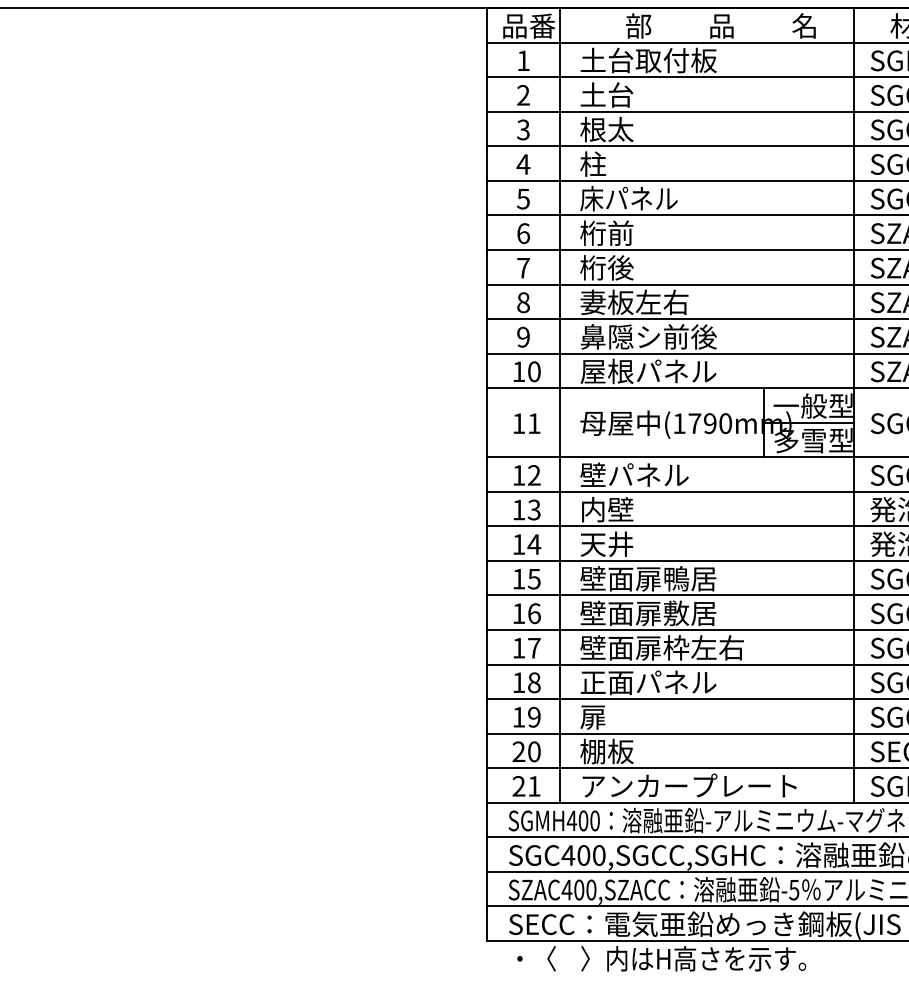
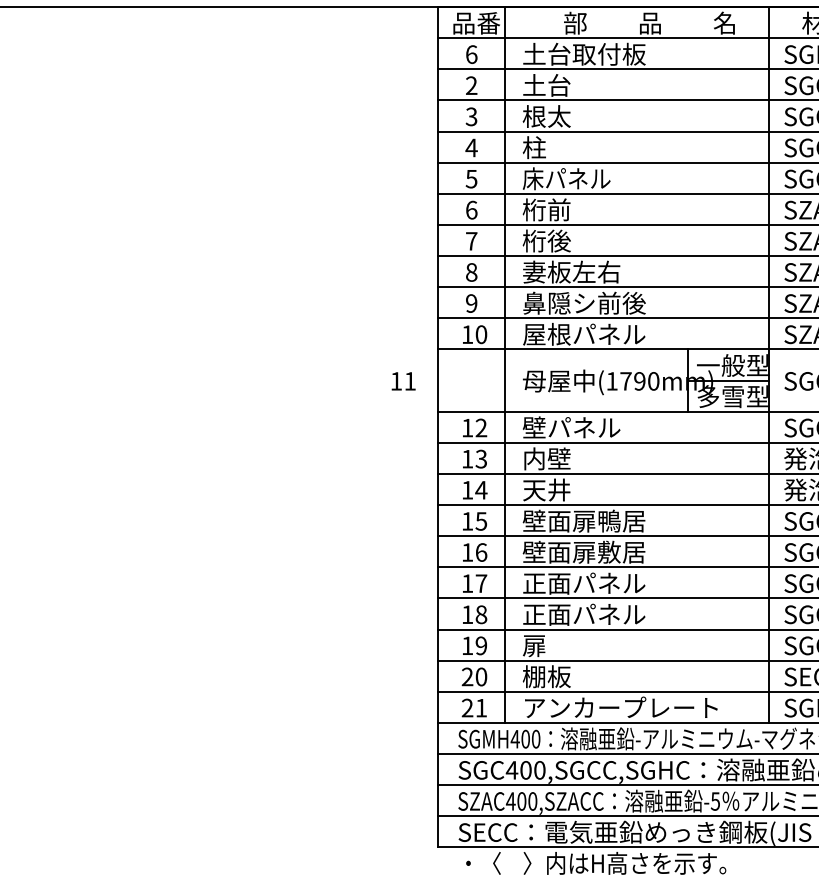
text: (523, 60) -> (471, 54), 1 -> 6
text: (526, 423) -> (403, 381), moved
text: (661, 647) -> (595, 583), 壁面扉枠左右 -> 正面パネル

